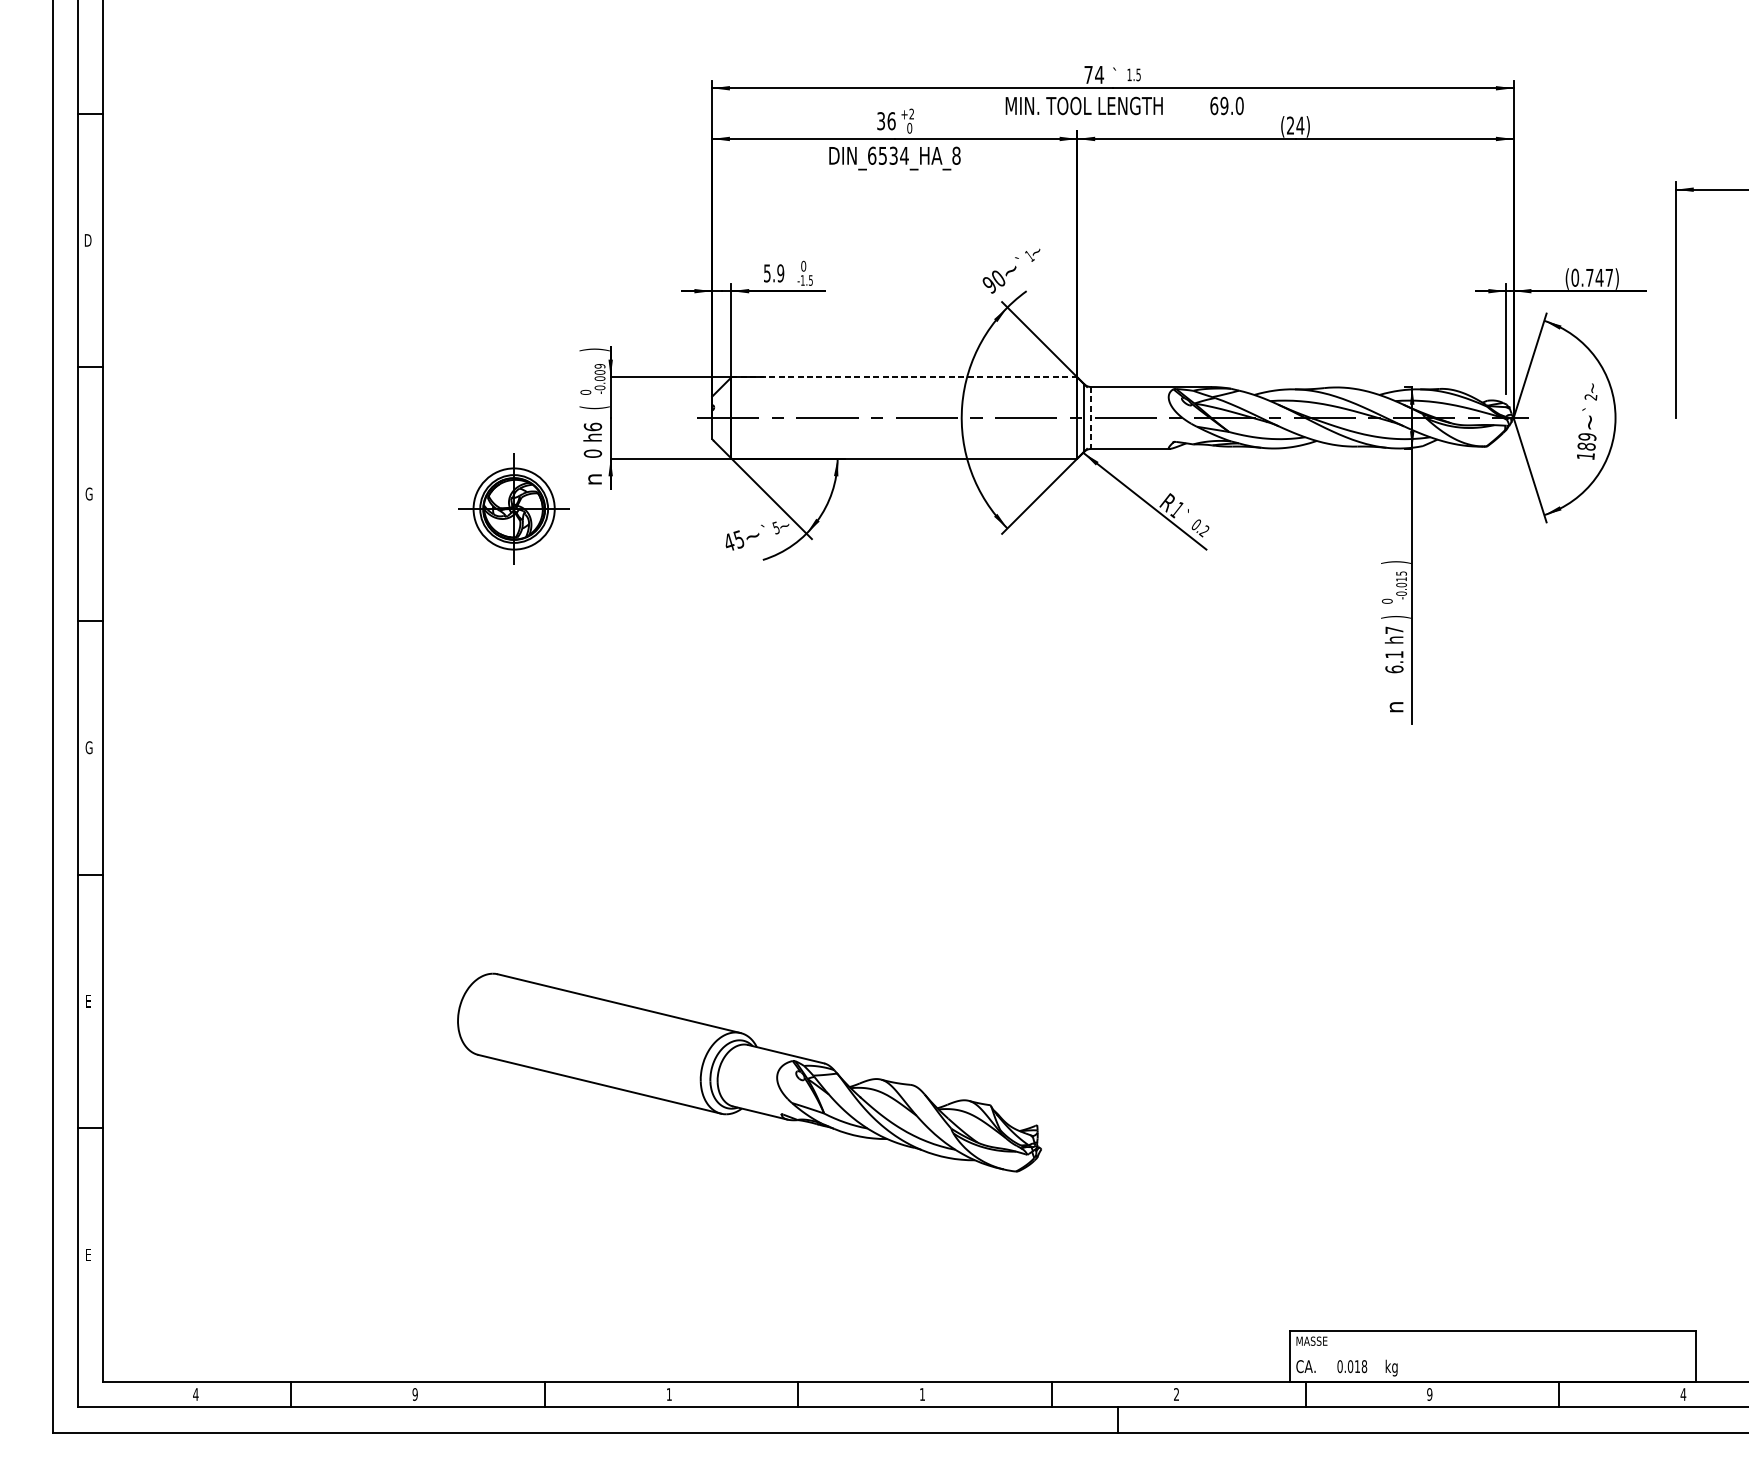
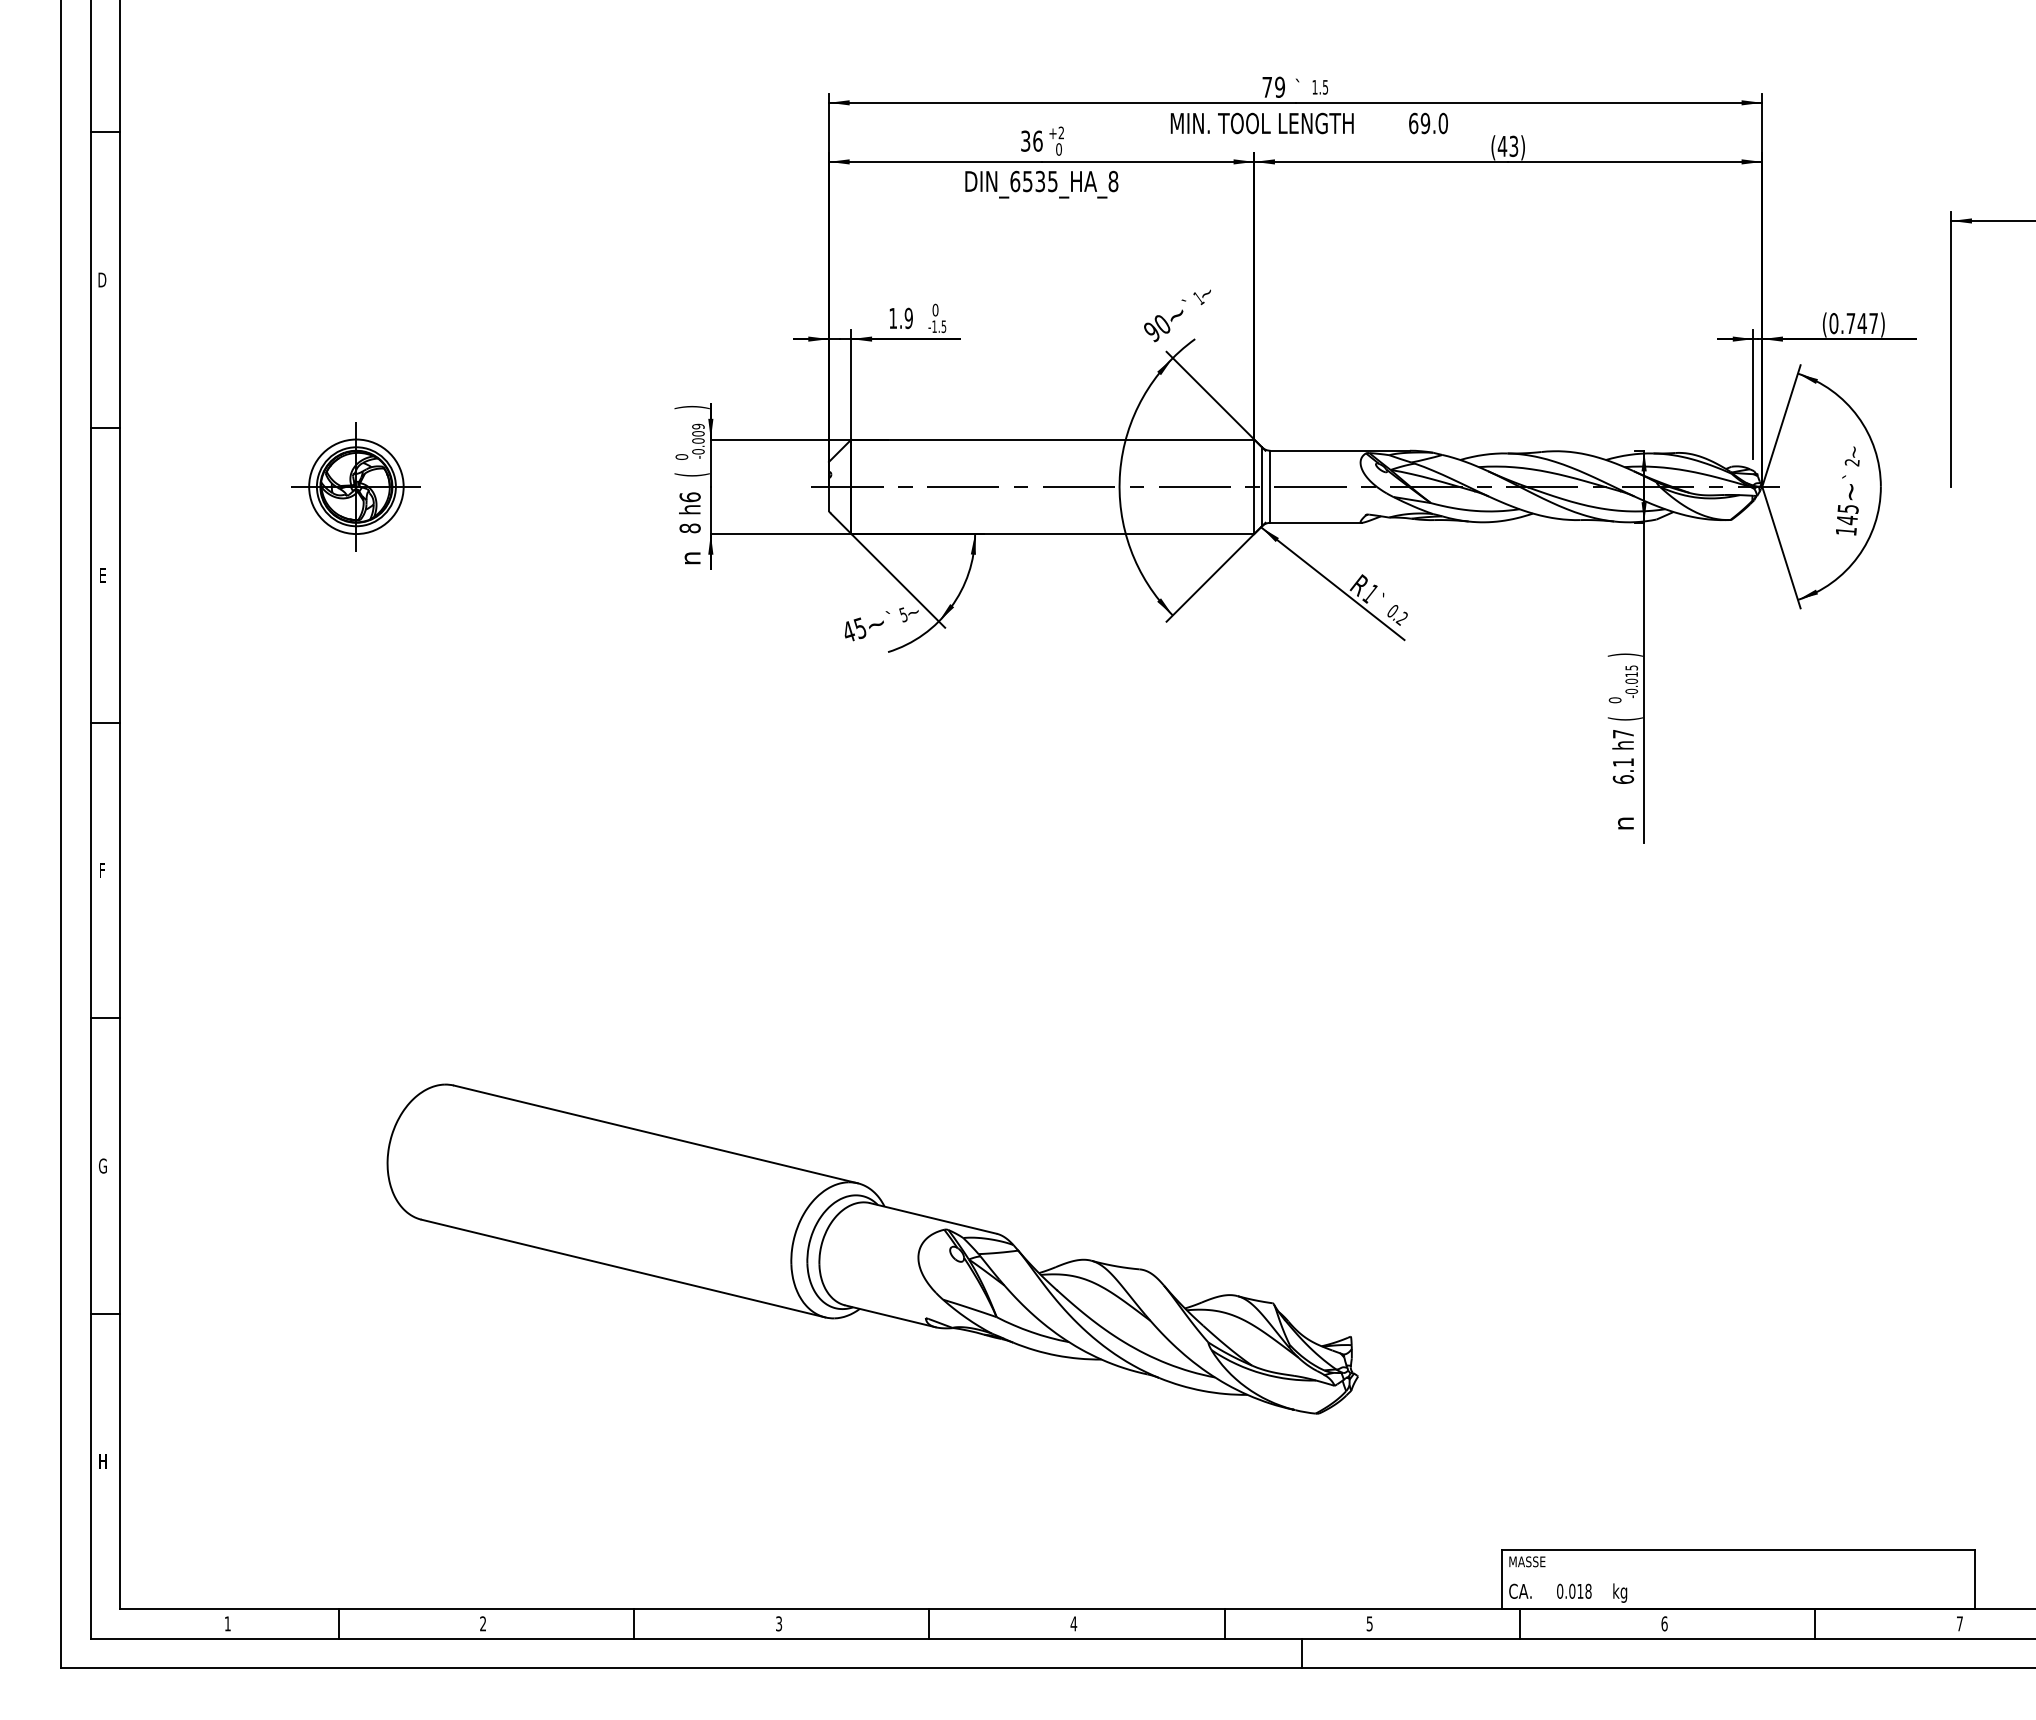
text: (1099, 74) -> (1279, 86), 74 -> 79
text: (1294, 125) -> (1507, 146), (24) -> (43)
text: (904, 155) -> (1052, 181), DIN_6534_HA_8 -> DIN_6535_HA_8
text: (766, 273) -> (892, 318), 5.9 -> 1.9
line: (904, 377) -> (1053, 439), dashed -> solid
line: (1091, 418) -> (1270, 487), dashed -> solid
text: (1586, 441) -> (1847, 514), 189 -> 145
text: (593, 453) -> (690, 528), 0 -> 8
text: (89, 493) -> (103, 574), G -> E
part: (513, 508) -> (355, 486), moved
text: (1395, 616) -> (1624, 718), ) -> (
text: (89, 747) -> (103, 870), G -> F
text: (88, 1000) -> (102, 1165), E -> G
part: (749, 1072) -> (872, 1248), size x1.43
text: (89, 1255) -> (103, 1461), E -> H
text: (195, 1394) -> (227, 1623), 4 -> 1
text: (415, 1394) -> (483, 1623), 9 -> 2
text: (669, 1394) -> (779, 1623), 1 -> 3
text: (922, 1394) -> (1073, 1623), 1 -> 4
text: (1176, 1394) -> (1369, 1623), 2 -> 5
text: (1429, 1394) -> (1664, 1623), 9 -> 6
text: (1683, 1394) -> (1959, 1623), 4 -> 7

